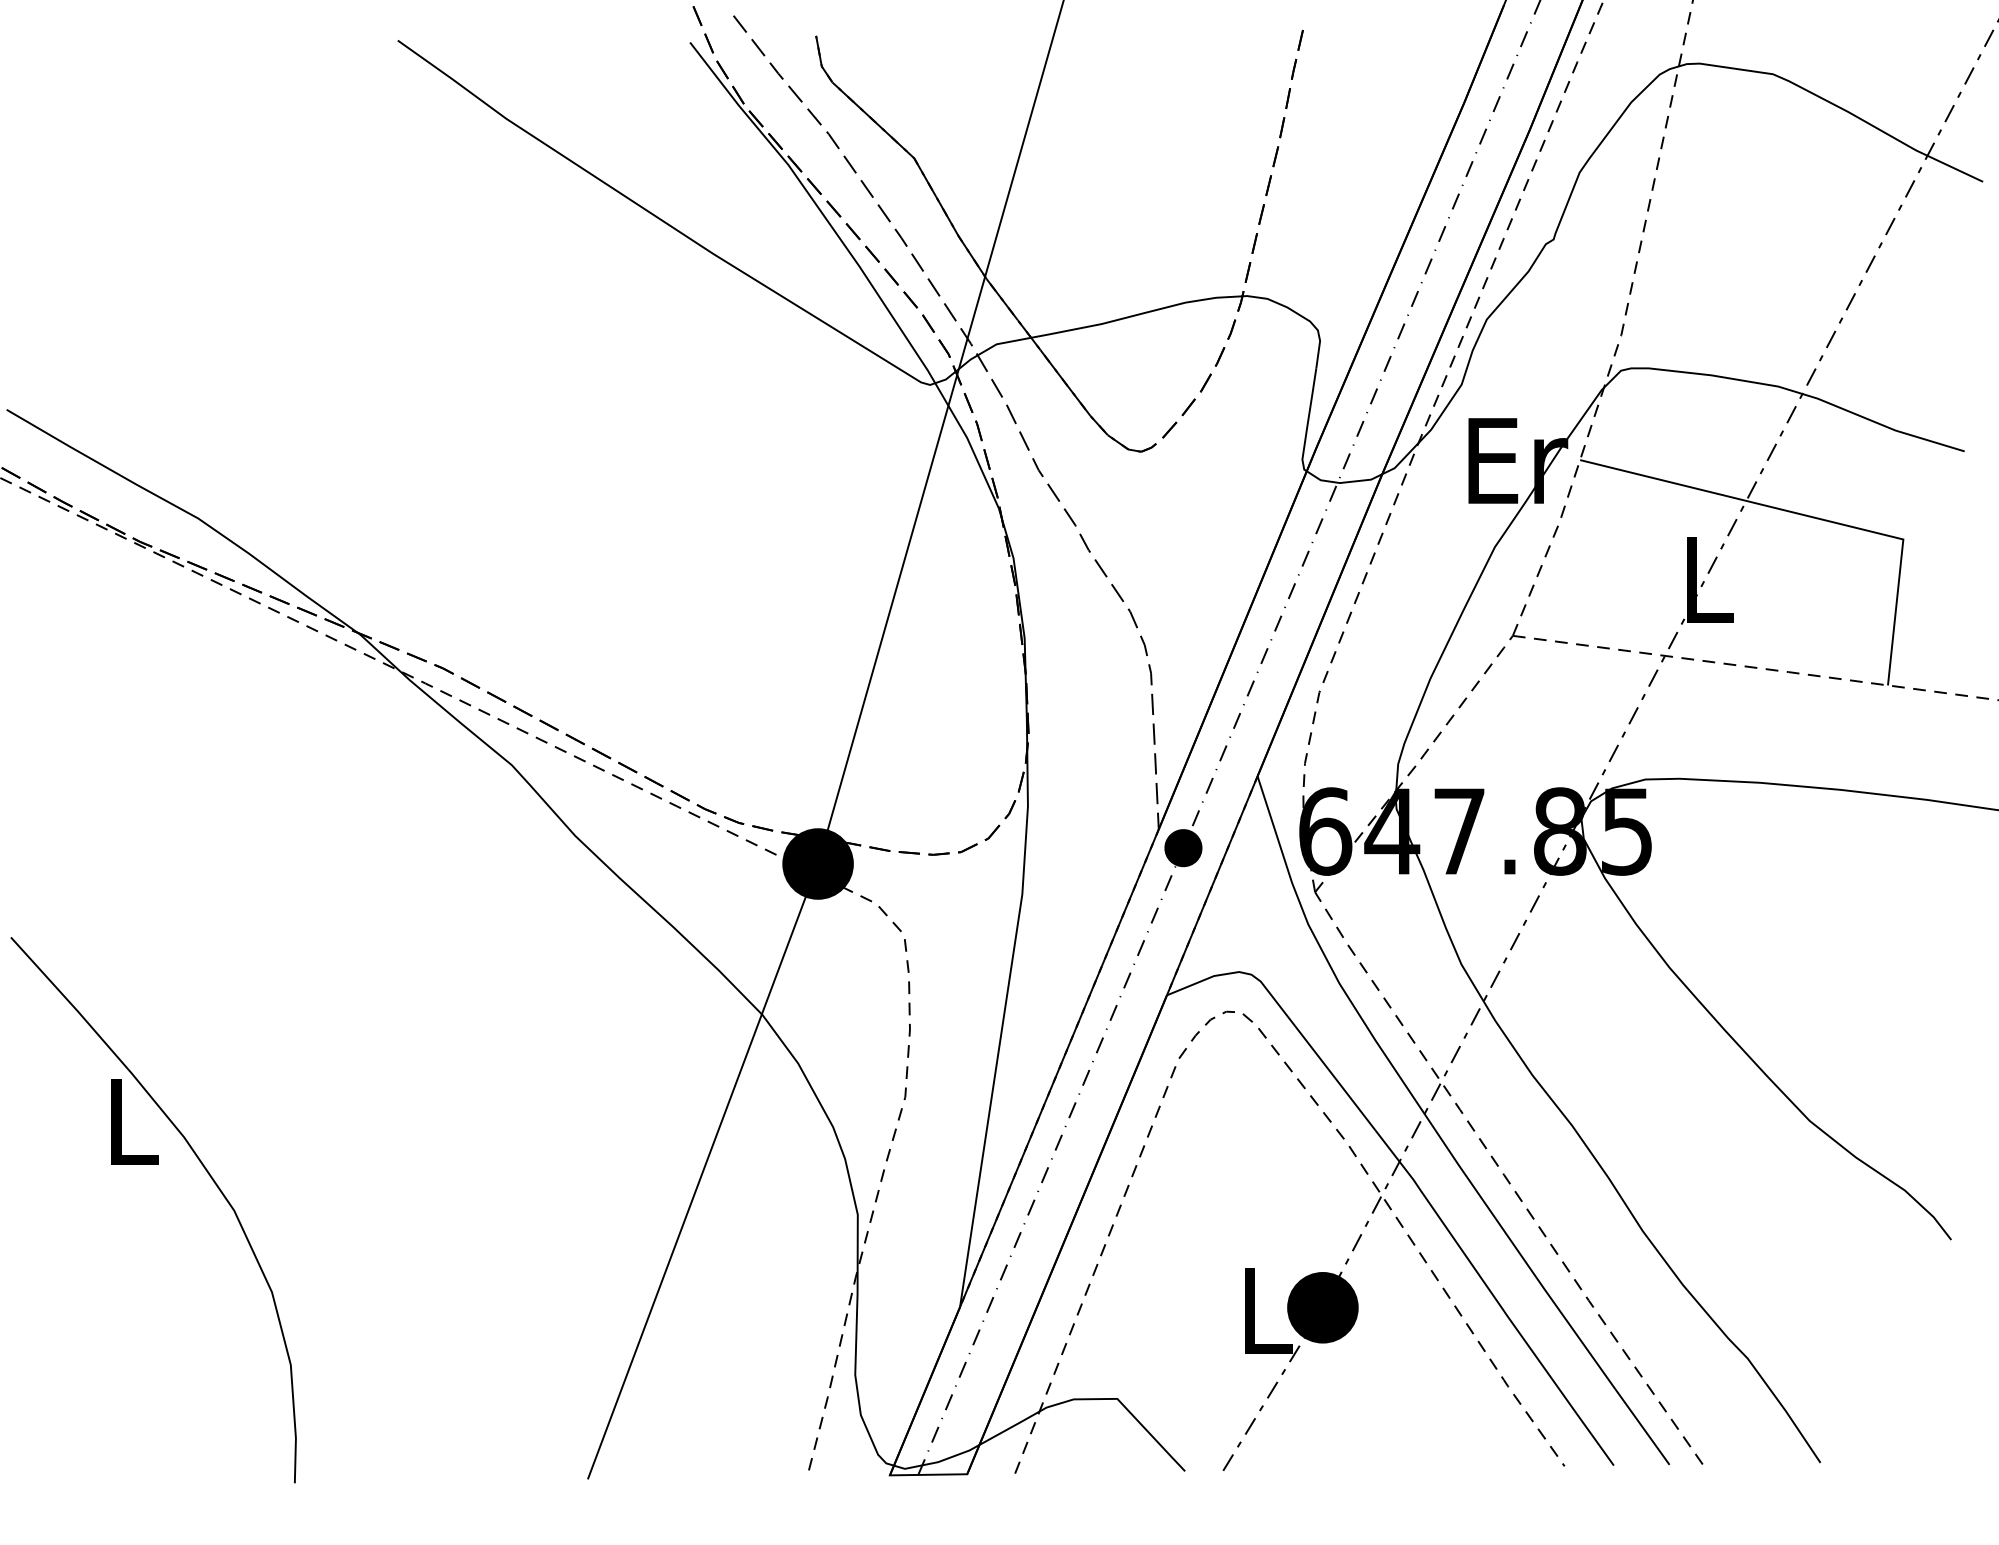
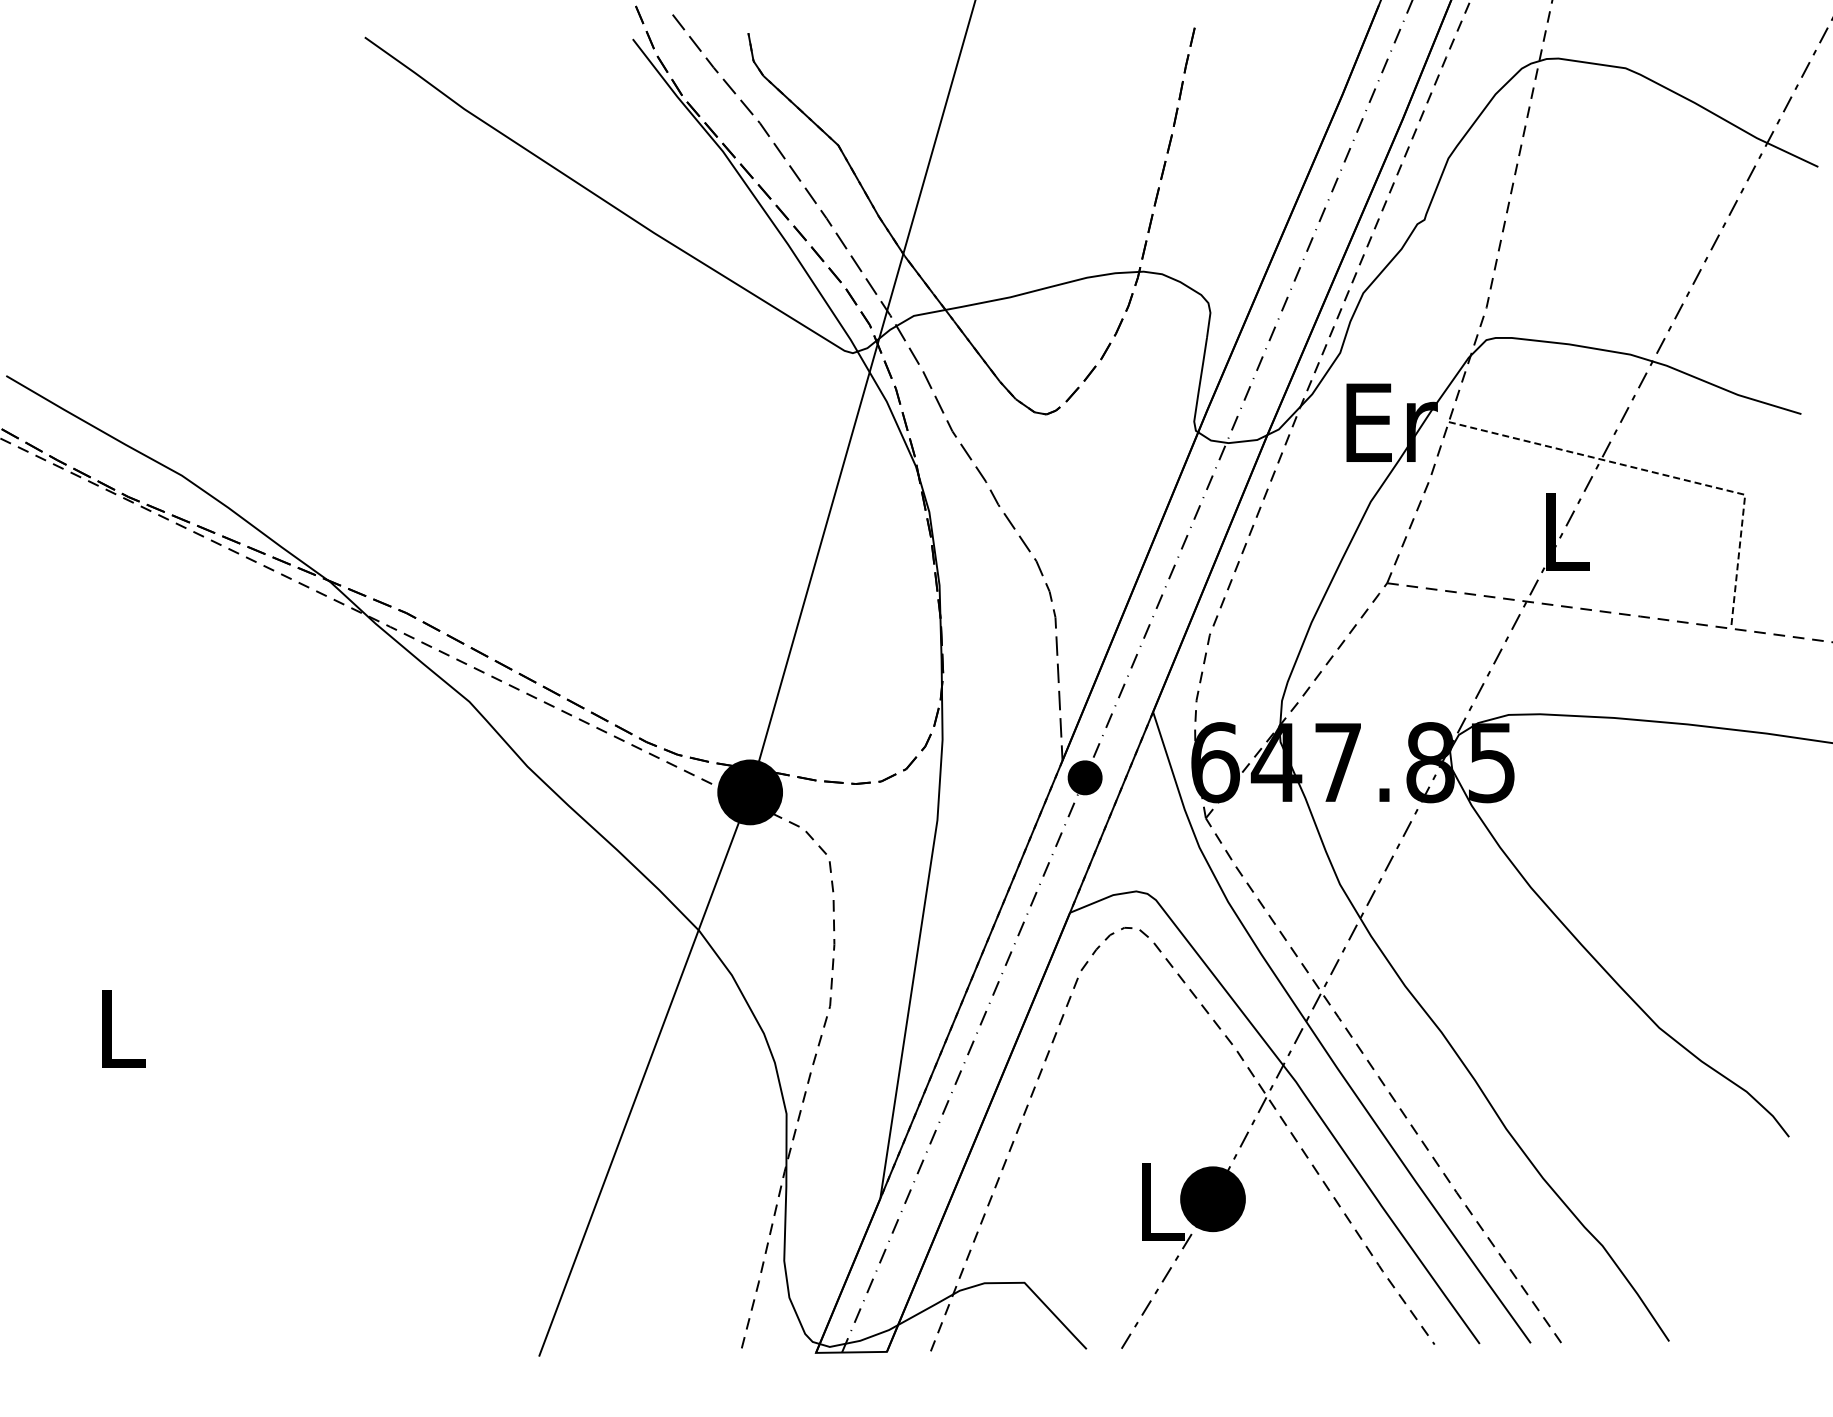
line: (1813, 517) -> (1662, 474), solid -> dashed
curve: (207, 1173) -> (190, 1076), removed

